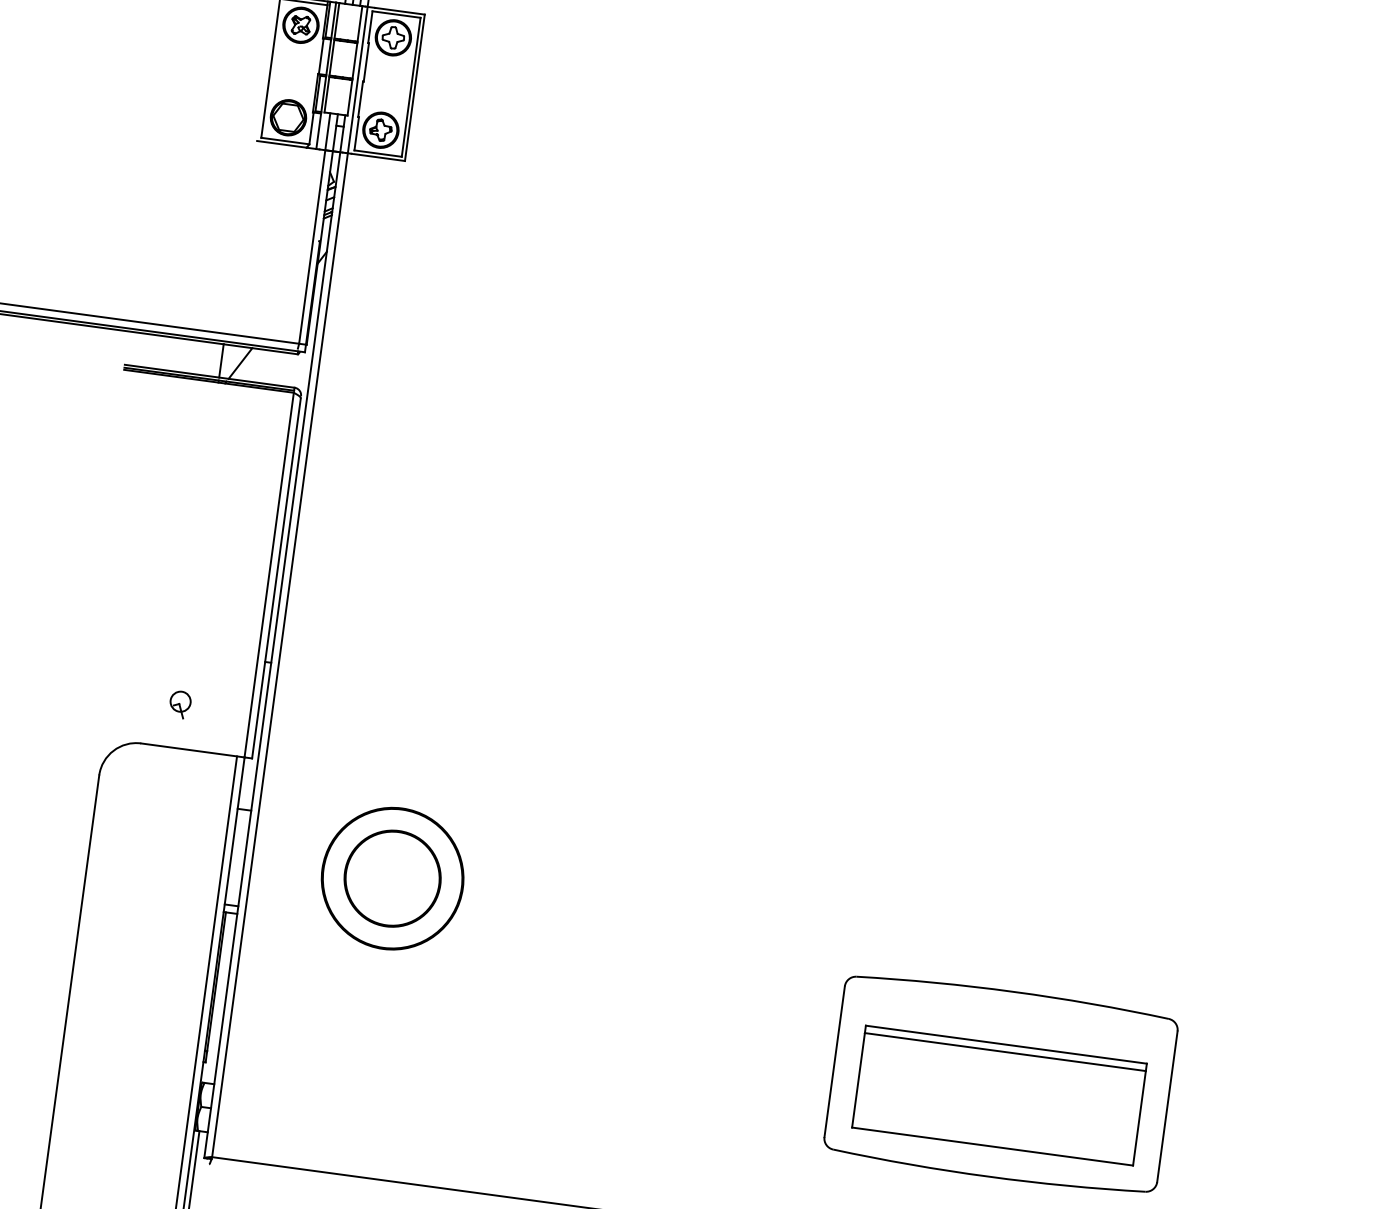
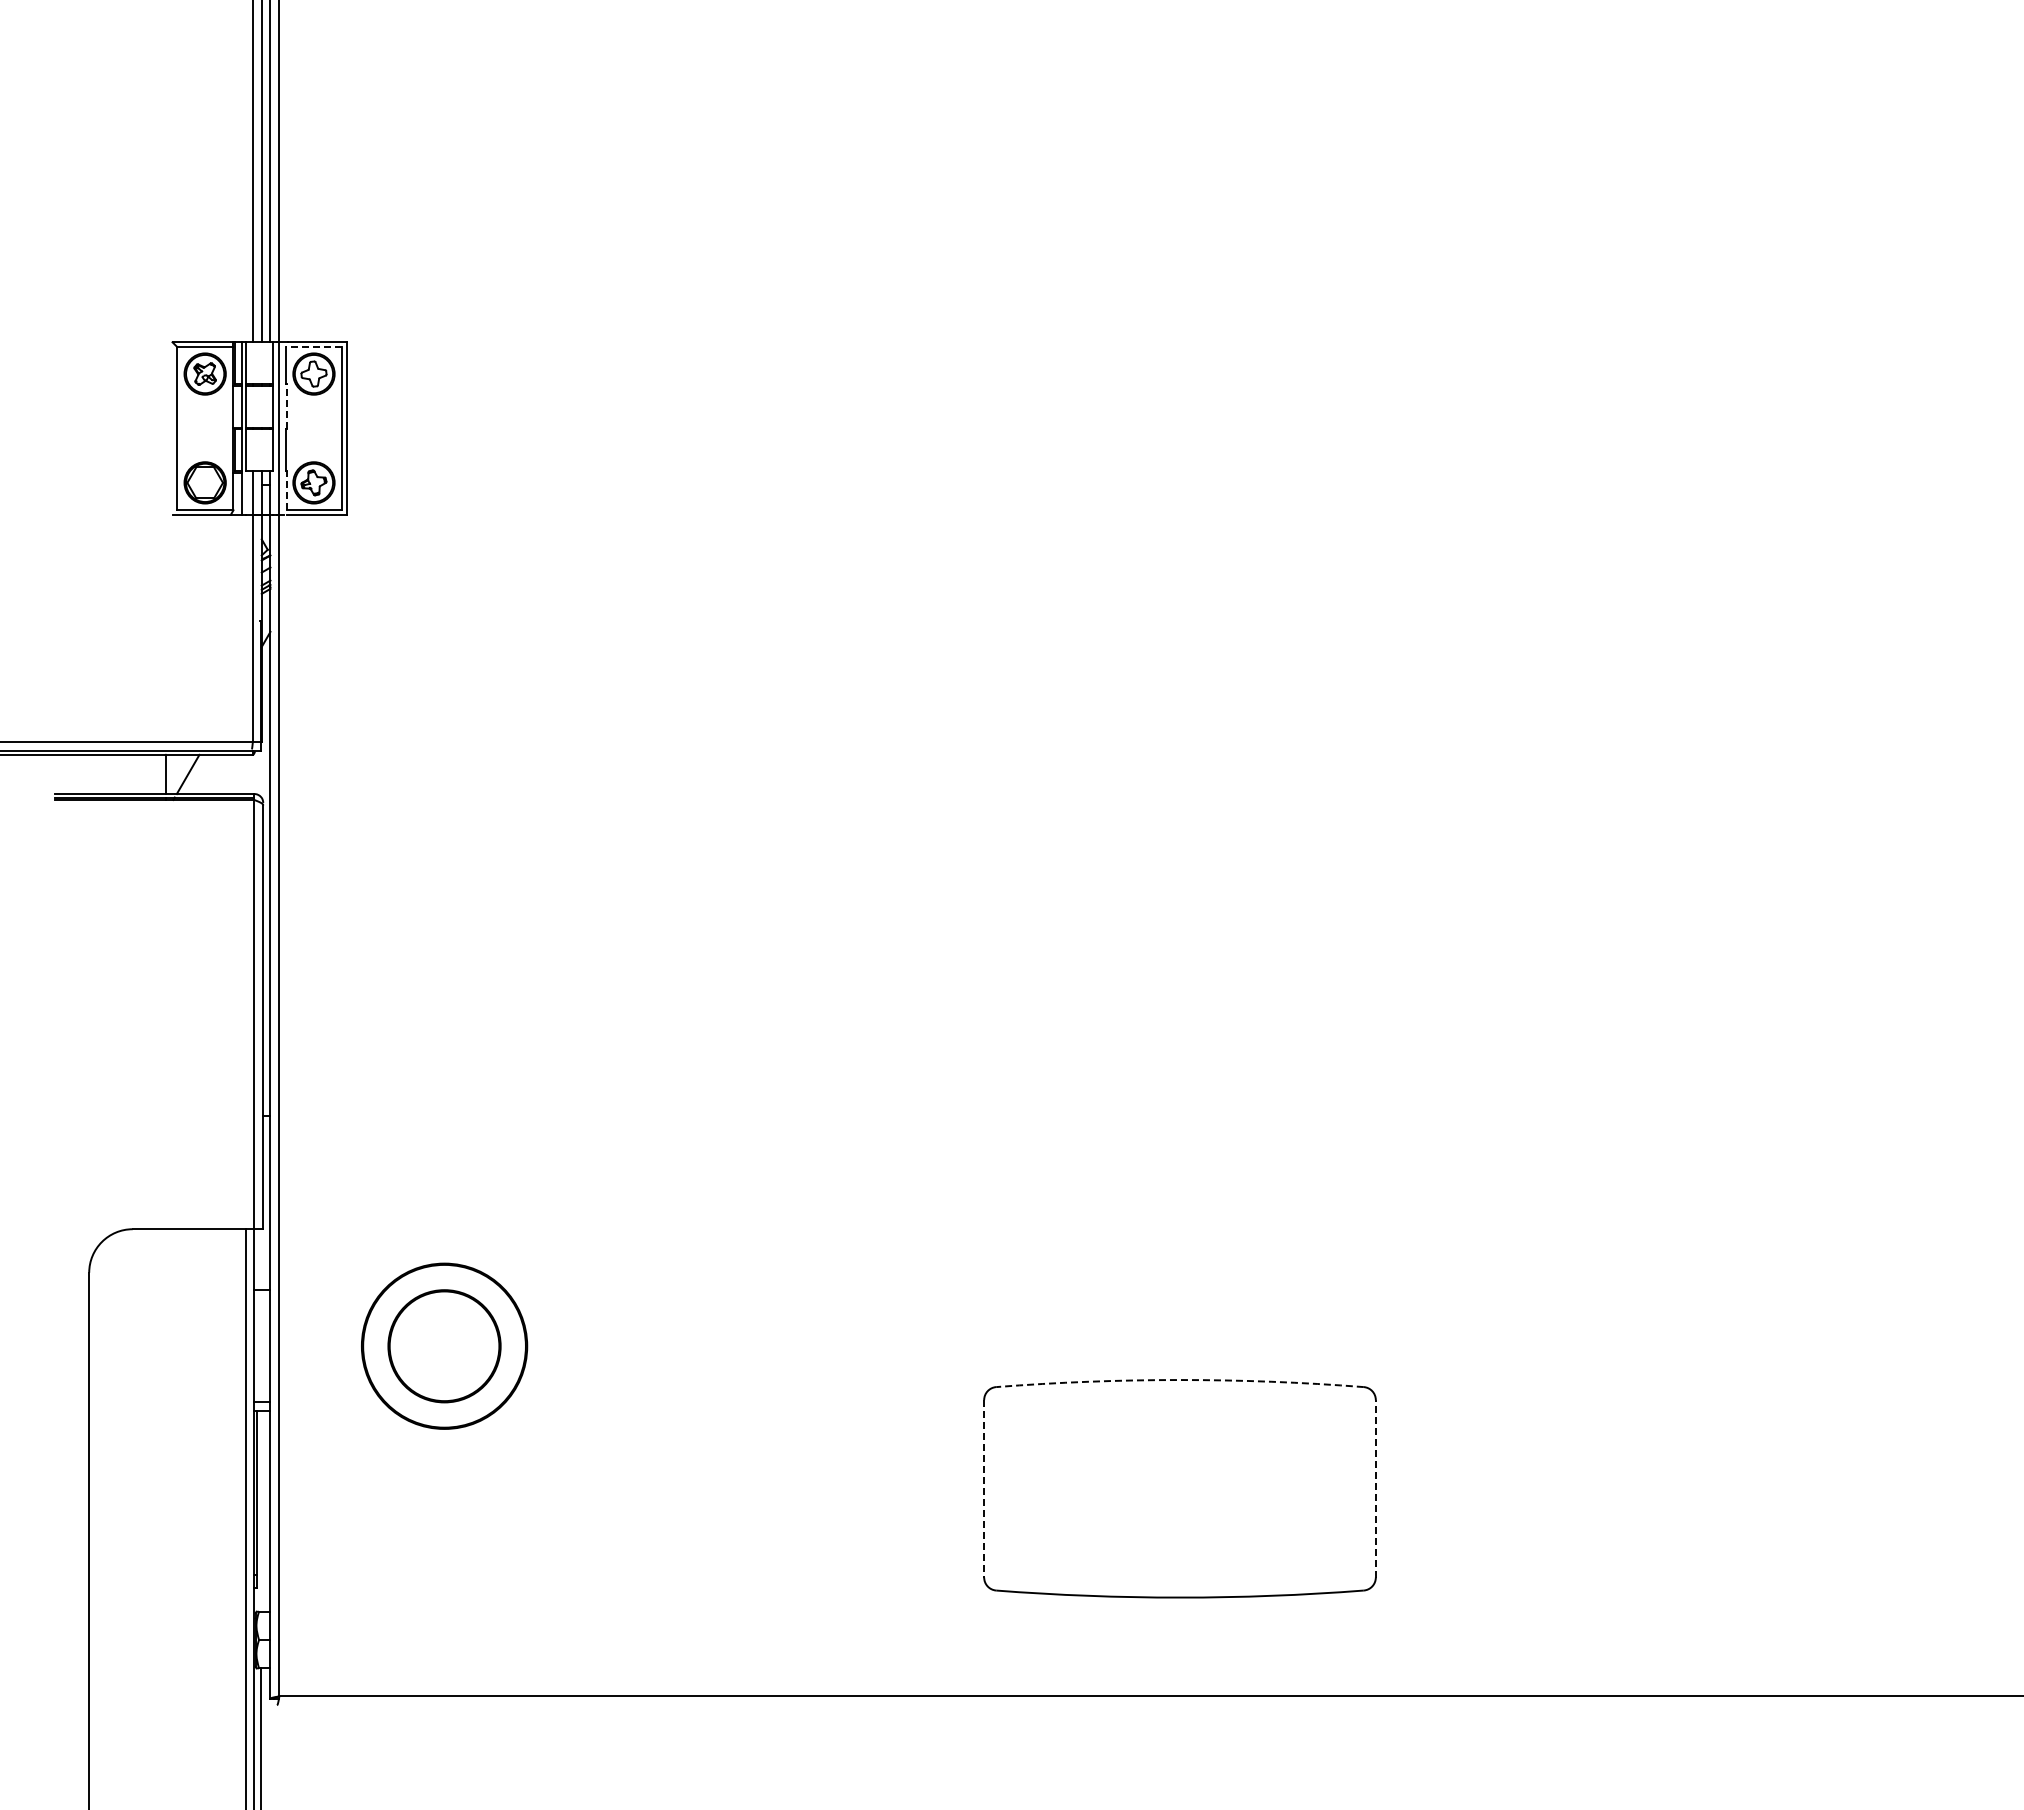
line: (396, 14) -> (313, 346), solid -> dashed
line: (366, 62) -> (286, 406), solid -> dashed
line: (356, 133) -> (286, 490), solid -> dashed
part: (179, 704) -> (171, 1178), removed
arc: (1013, 992) -> (1180, 1380), solid -> dashed
line: (834, 1061) -> (984, 1488), solid -> dashed
part: (999, 1094) -> (1179, 1501), removed
line: (1167, 1106) -> (1375, 1488), solid -> dashed

